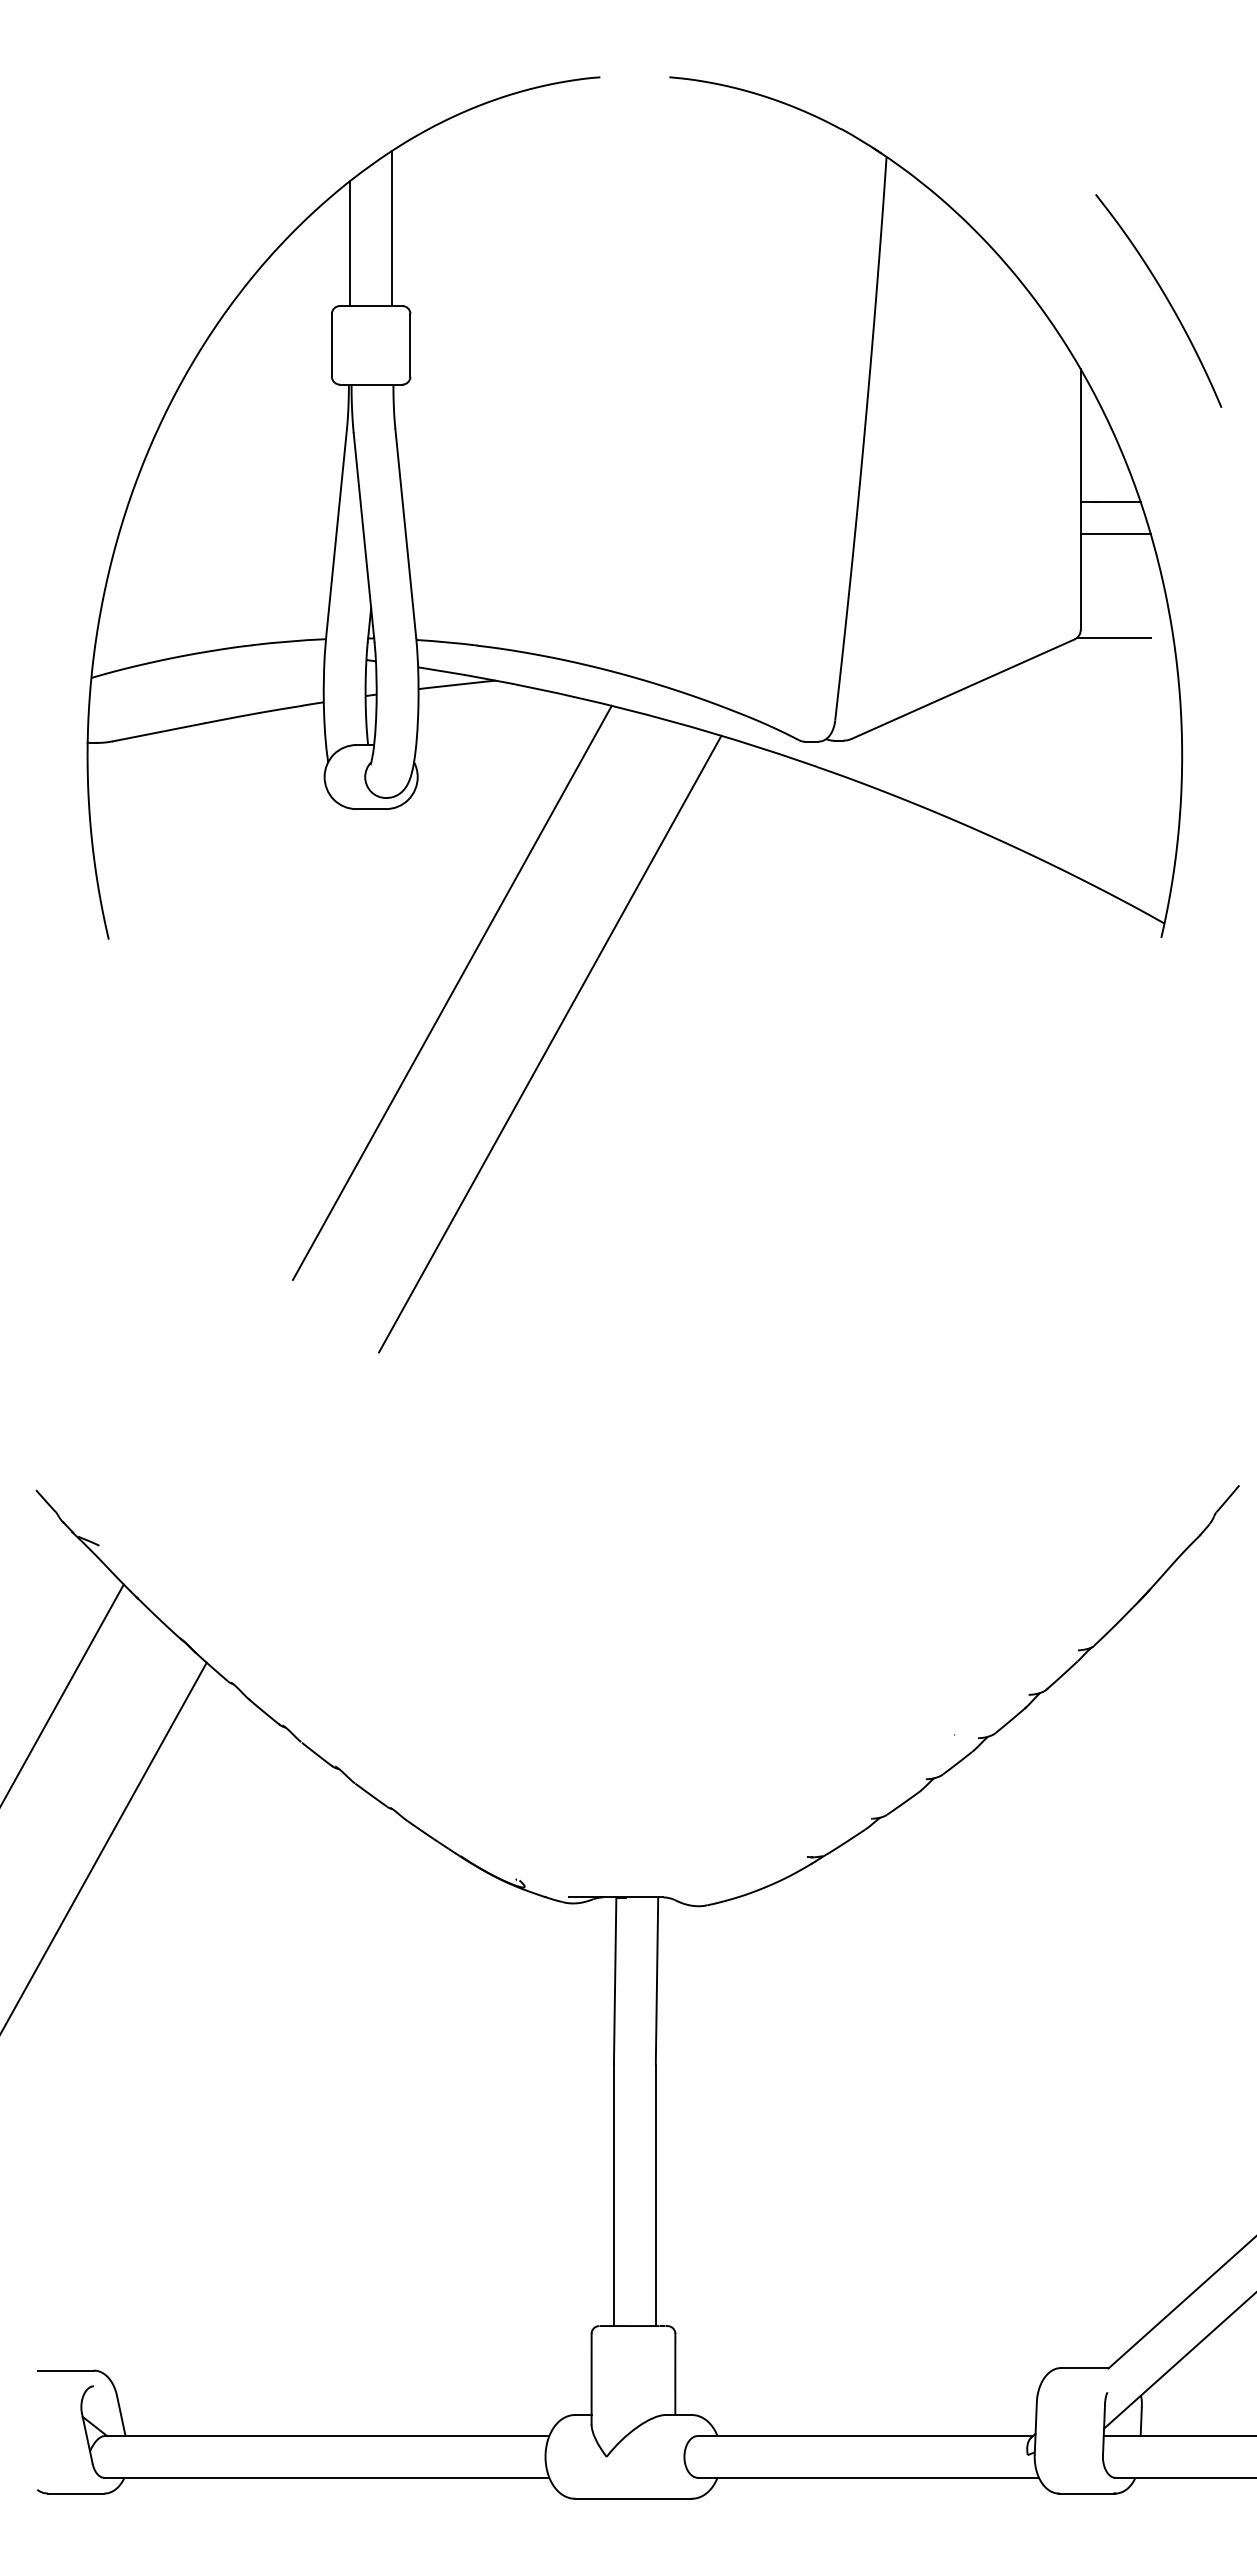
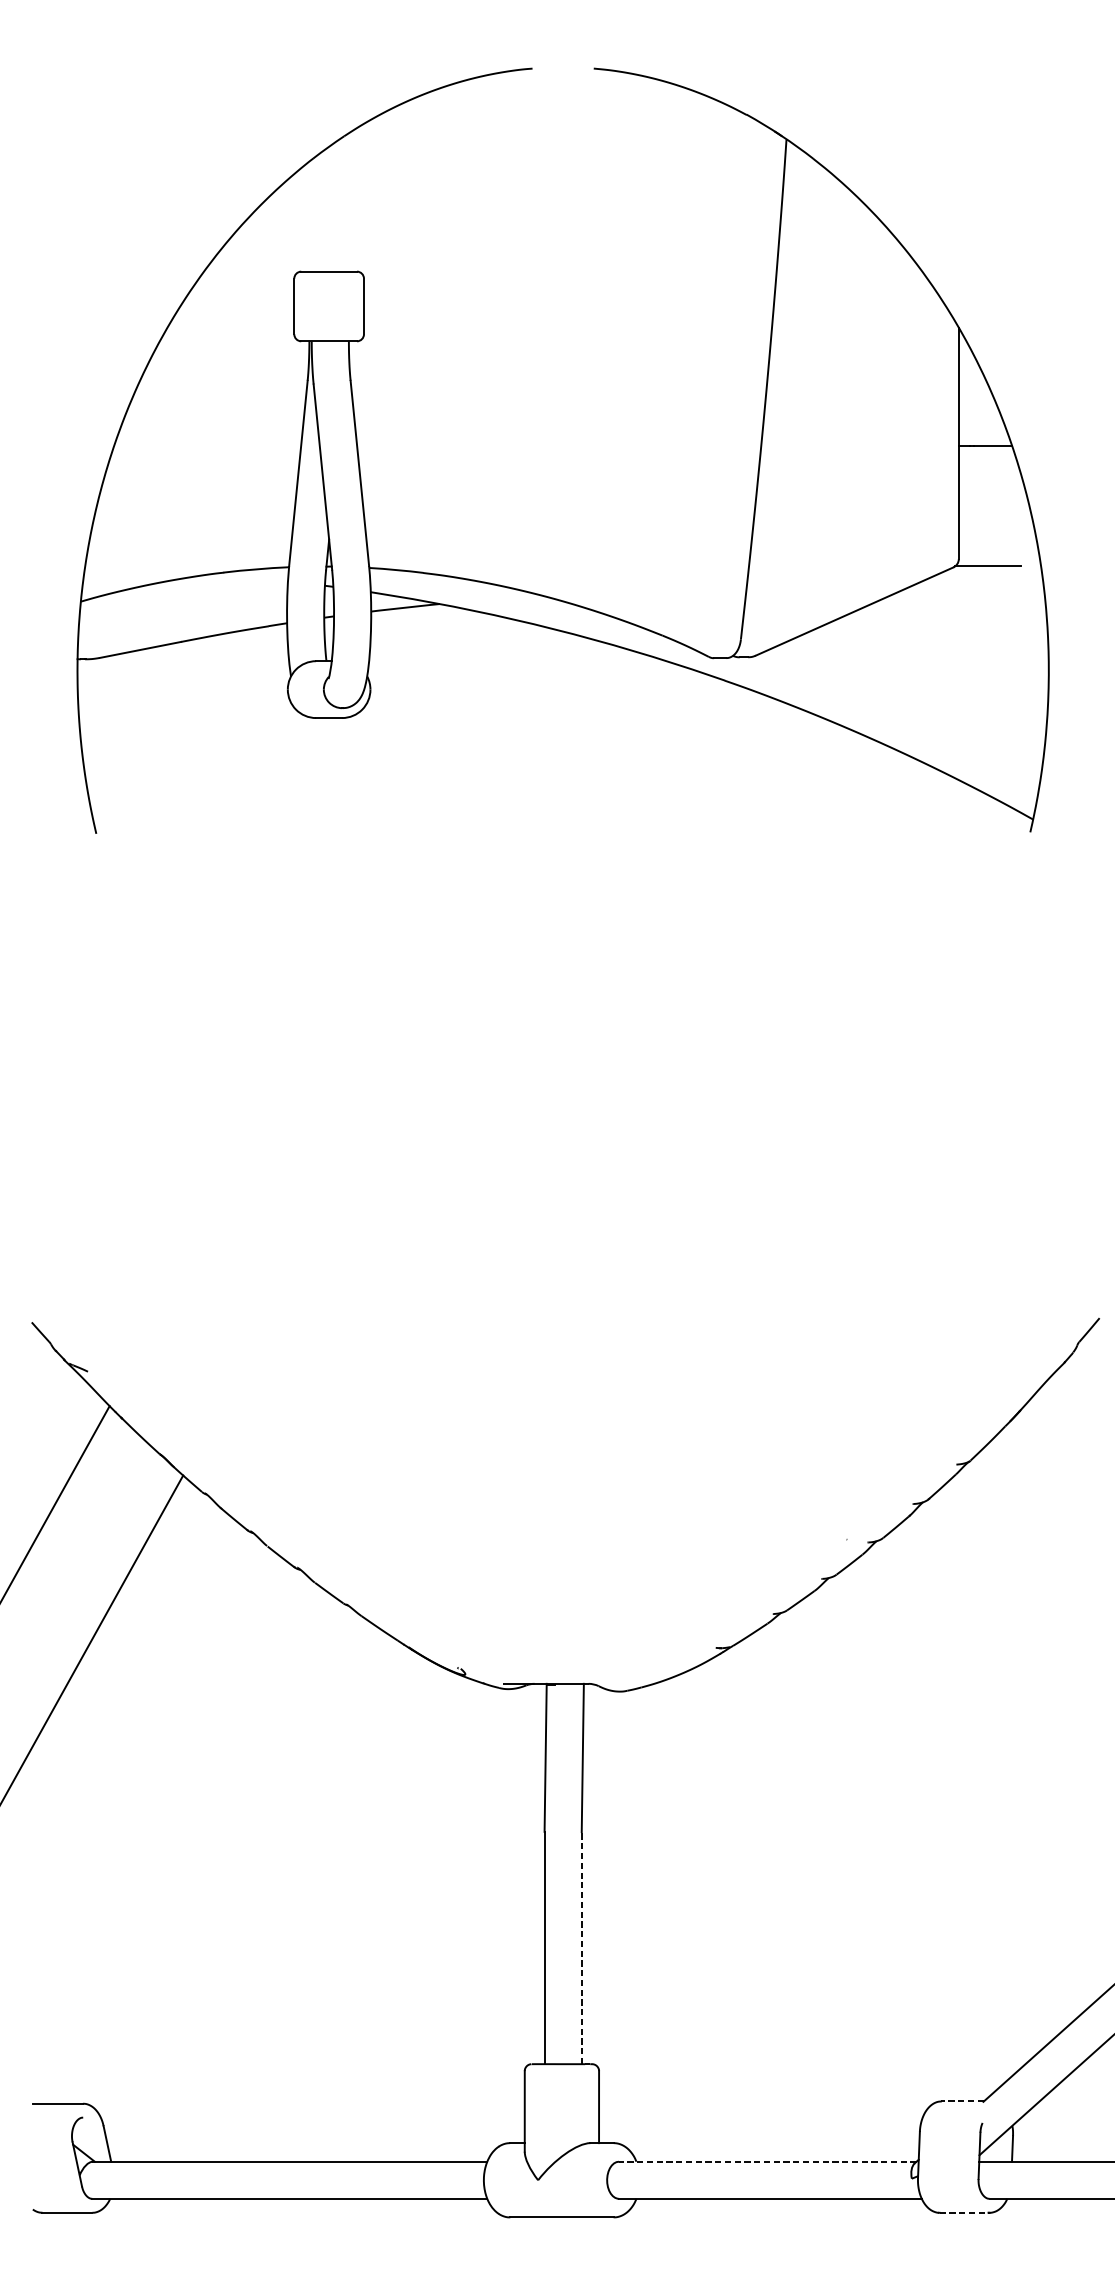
line: (392, 228) -> (348, 202), removed
line: (350, 243) -> (310, 216), removed
curve: (1164, 296) -> (1033, 263), removed
line: (1115, 533) -> (989, 473), removed
line: (451, 992) -> (400, 880), removed
line: (550, 1043) -> (488, 926), removed
line: (655, 2195) -> (581, 1948), solid -> dashed
line: (1085, 2368) -> (963, 2101), solid -> dashed
line: (865, 2435) -> (767, 2161), solid -> dashed
line: (1087, 2493) -> (964, 2212), solid -> dashed

